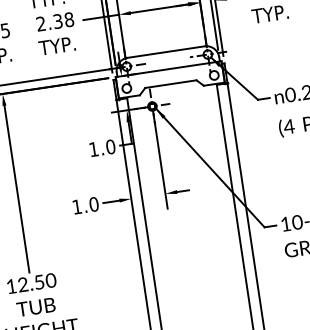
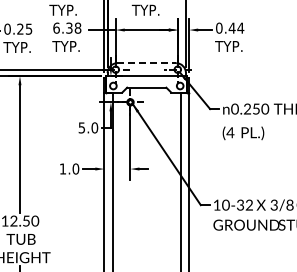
text: (40, 23) -> (56, 27), 2.38 -> 6.38
line: (167, 52) -> (147, 63), solid -> dashed
text: (93, 149) -> (81, 127), 1.0 -> 5.0

